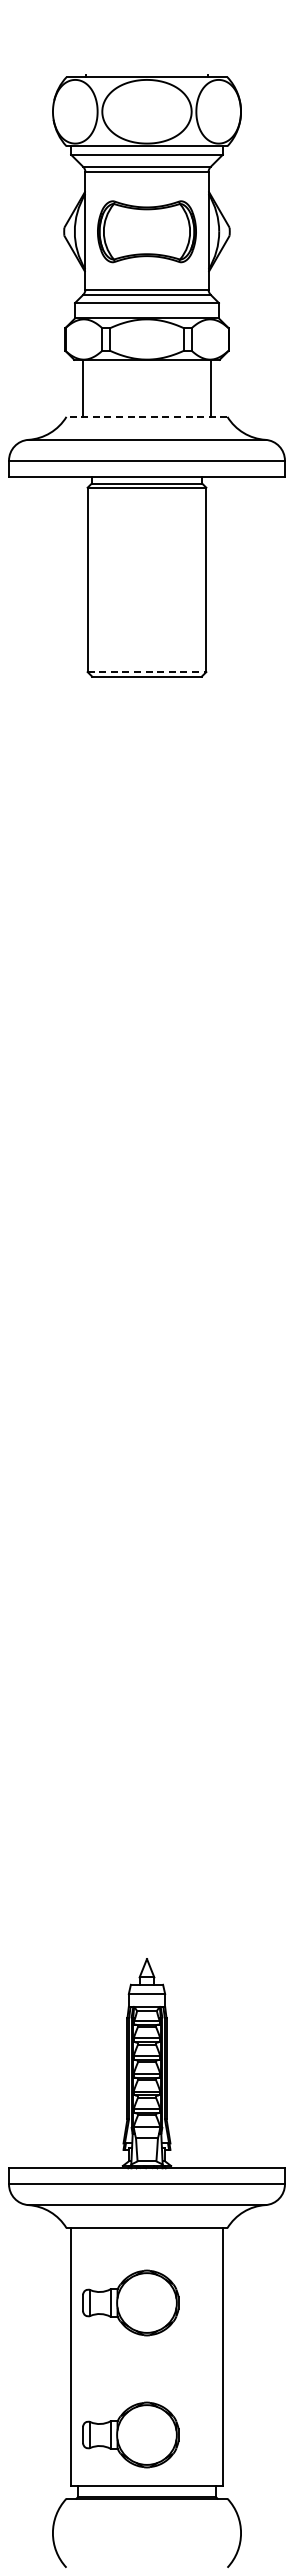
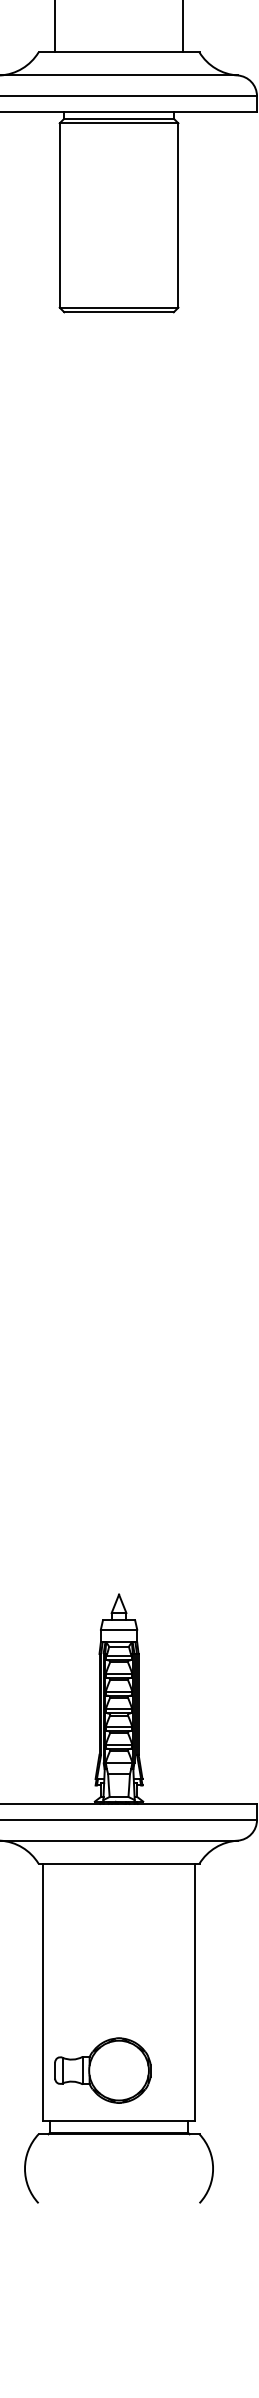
line: (146, 416) -> (118, 52), dashed -> solid
line: (147, 672) -> (119, 308), dashed -> solid
part: (130, 2302) -> (102, 1938), removed

